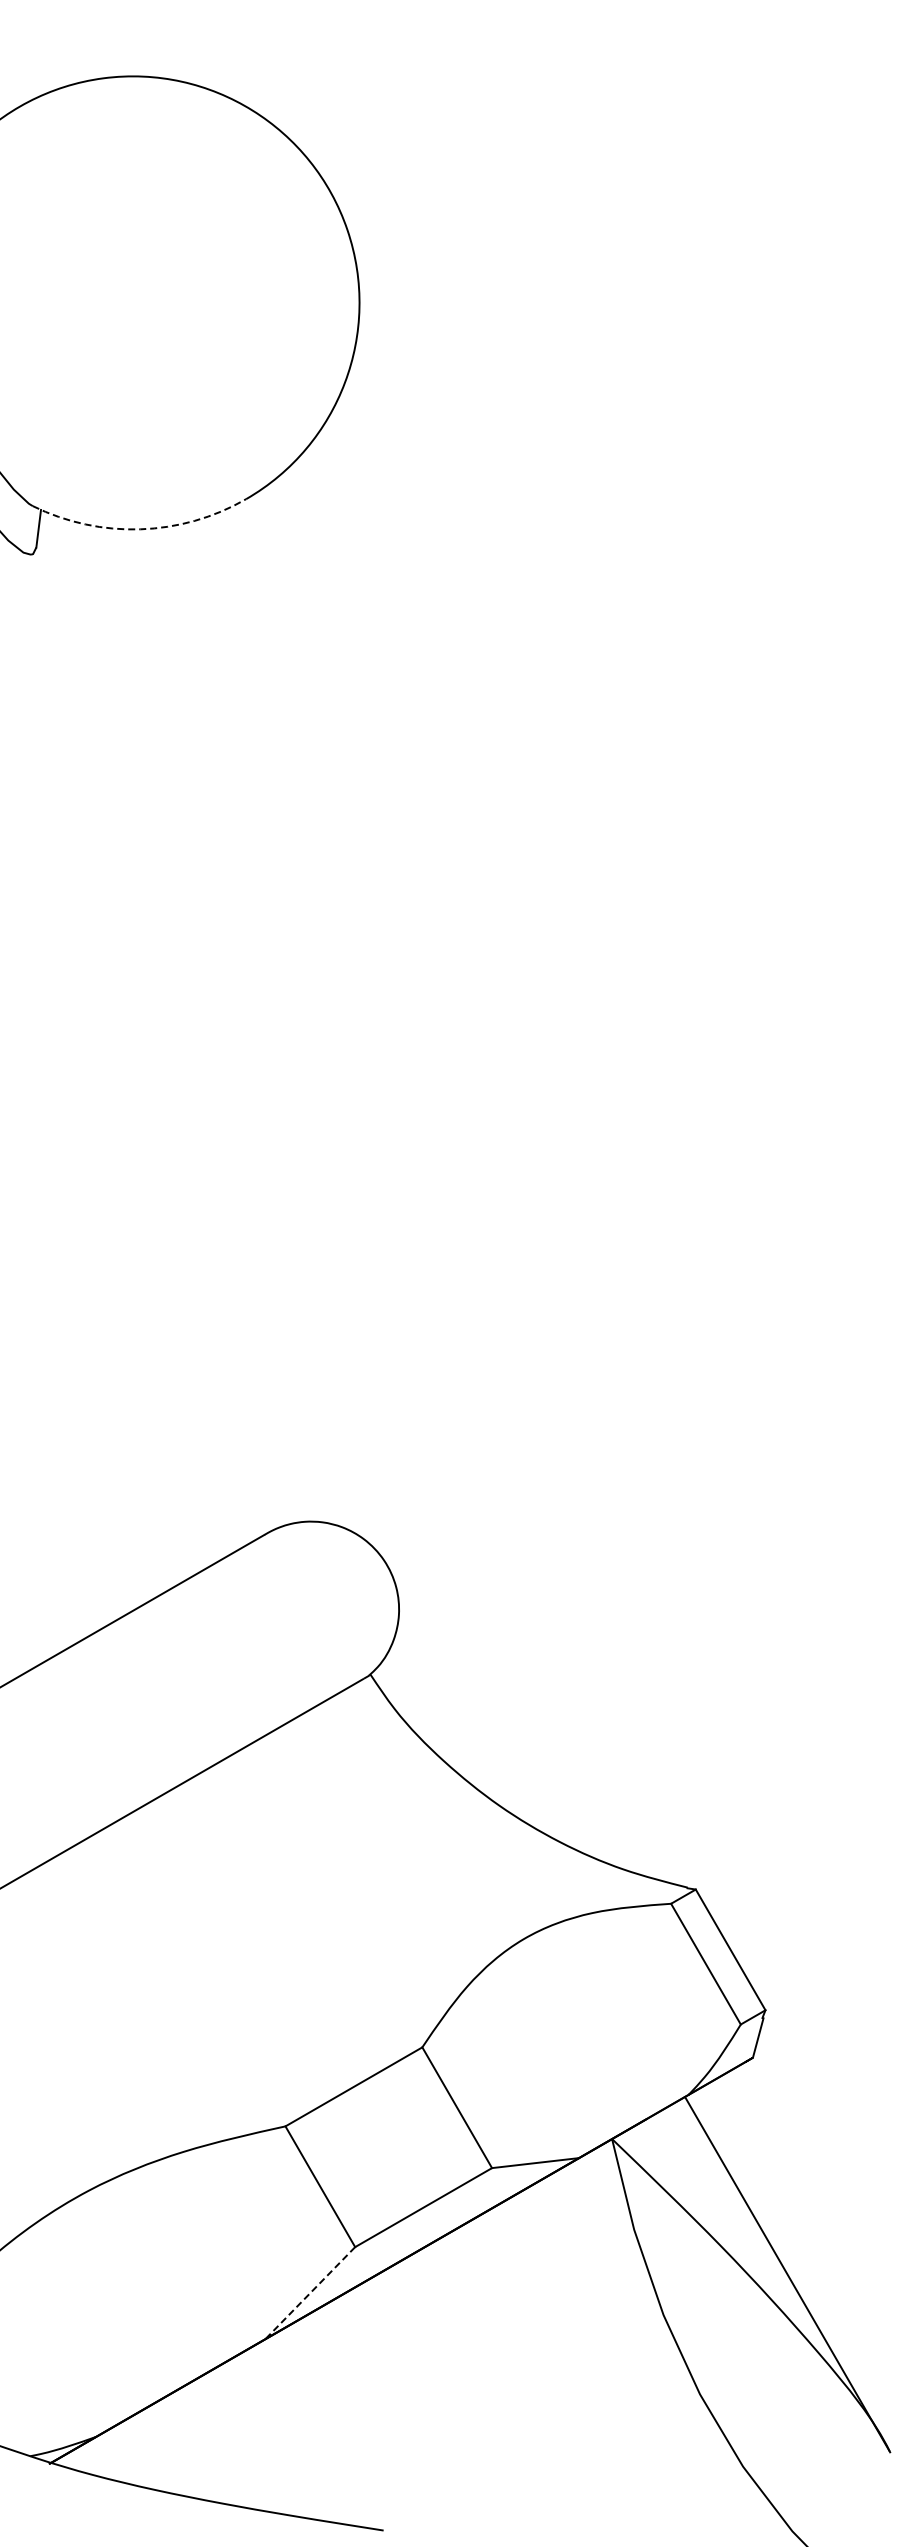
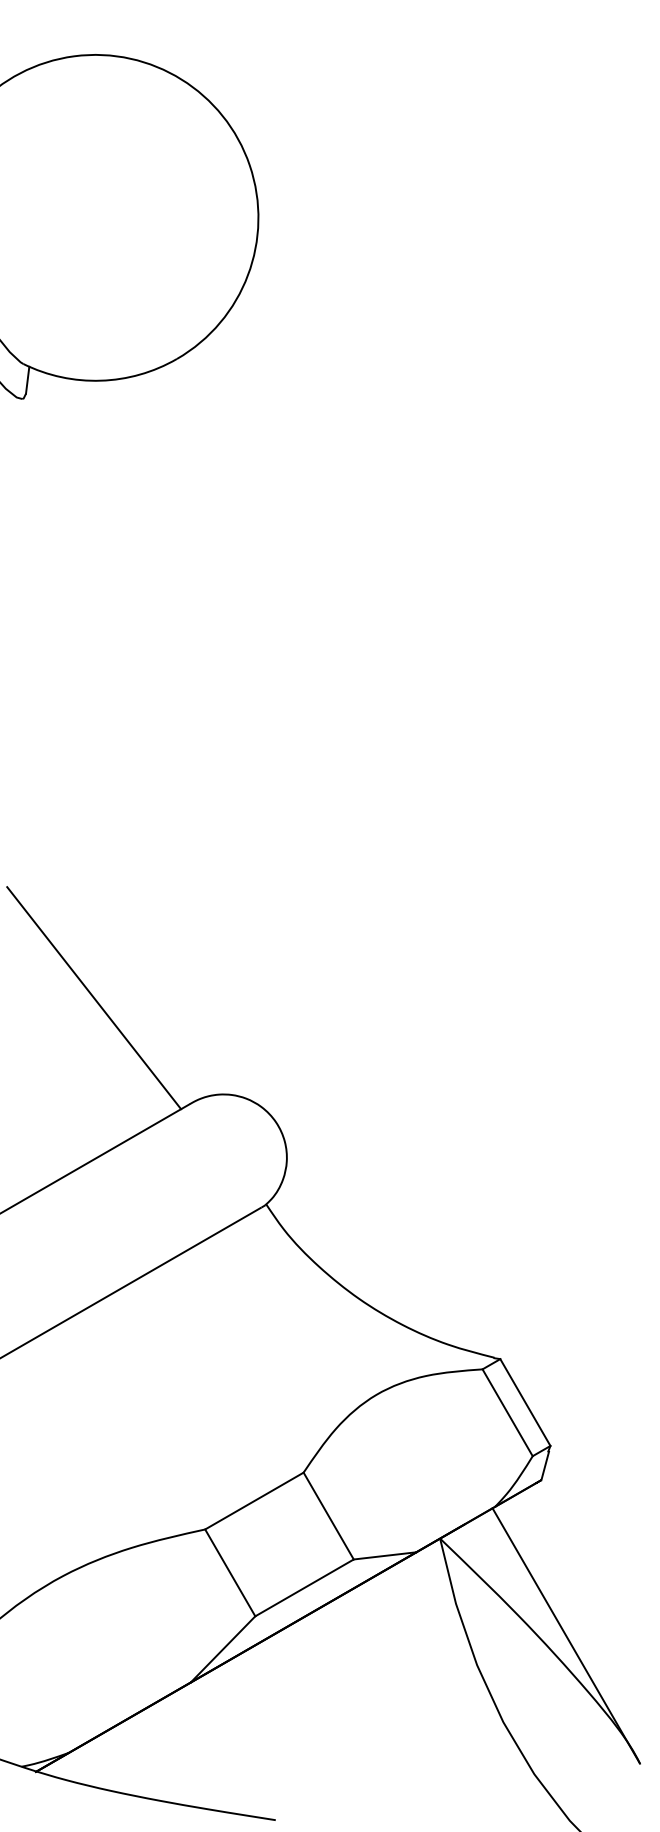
arc: (140, 529) -> (100, 380), dashed -> solid
line: (131, 1387) -> (94, 998), added
line: (309, 2293) -> (222, 1649), dashed -> solid

